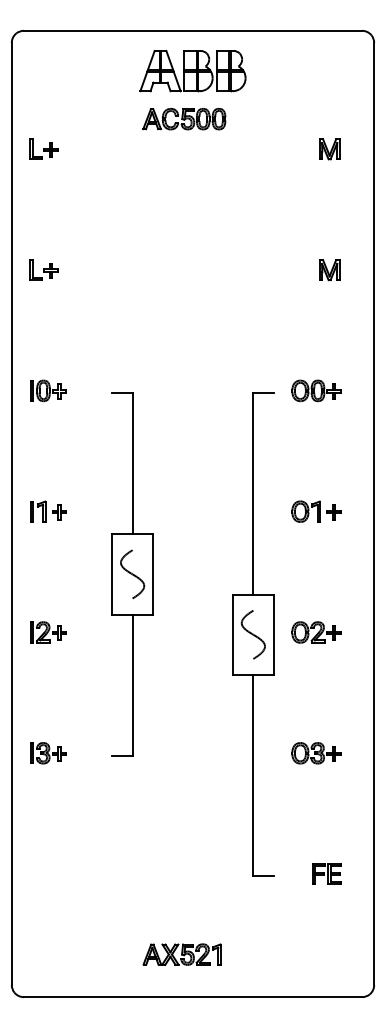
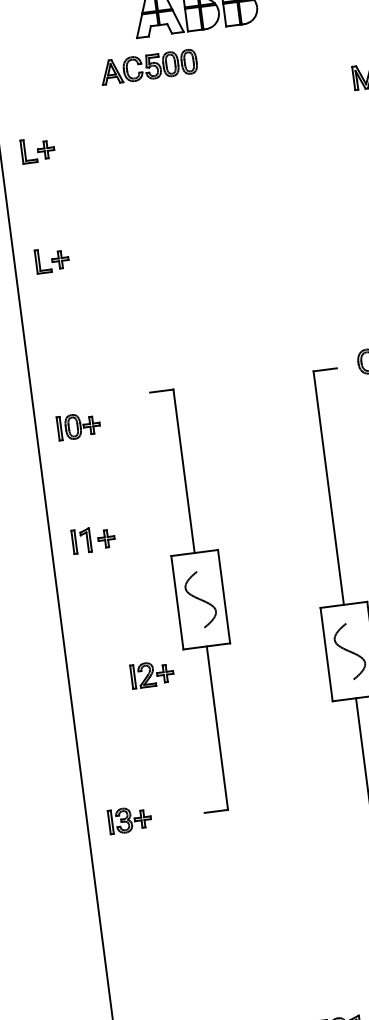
part: (184, 119) -> (149, 67), moved
part: (43, 148) -> (37, 149), moved
part: (48, 390) -> (78, 425), moved
part: (48, 632) -> (152, 674), moved

